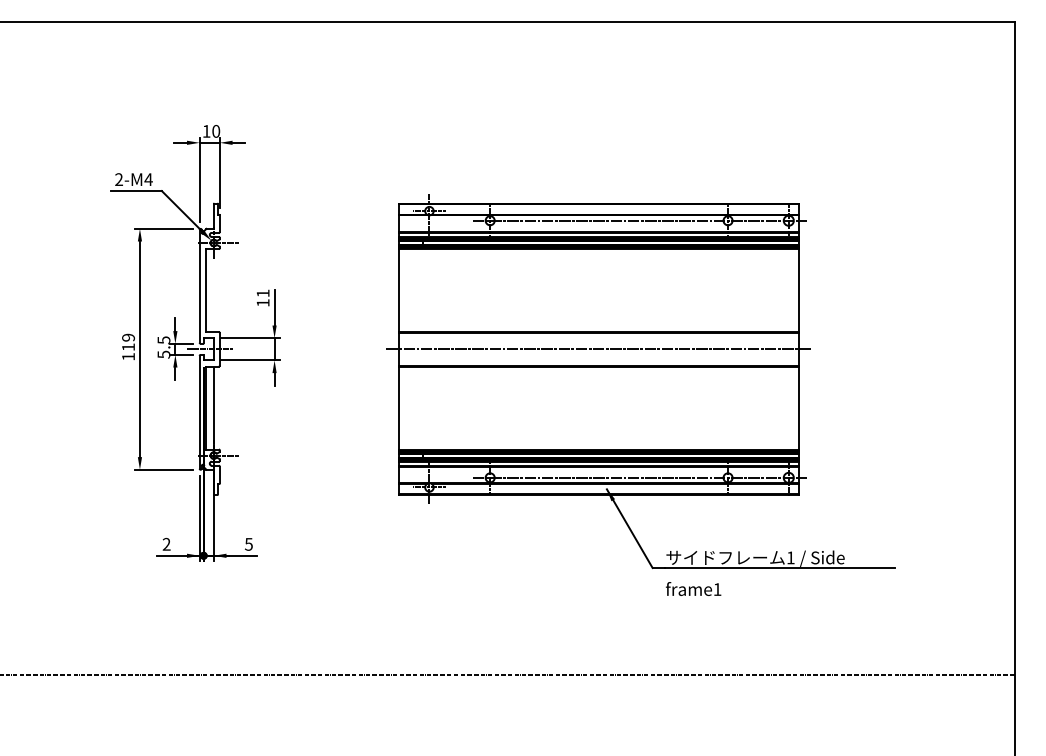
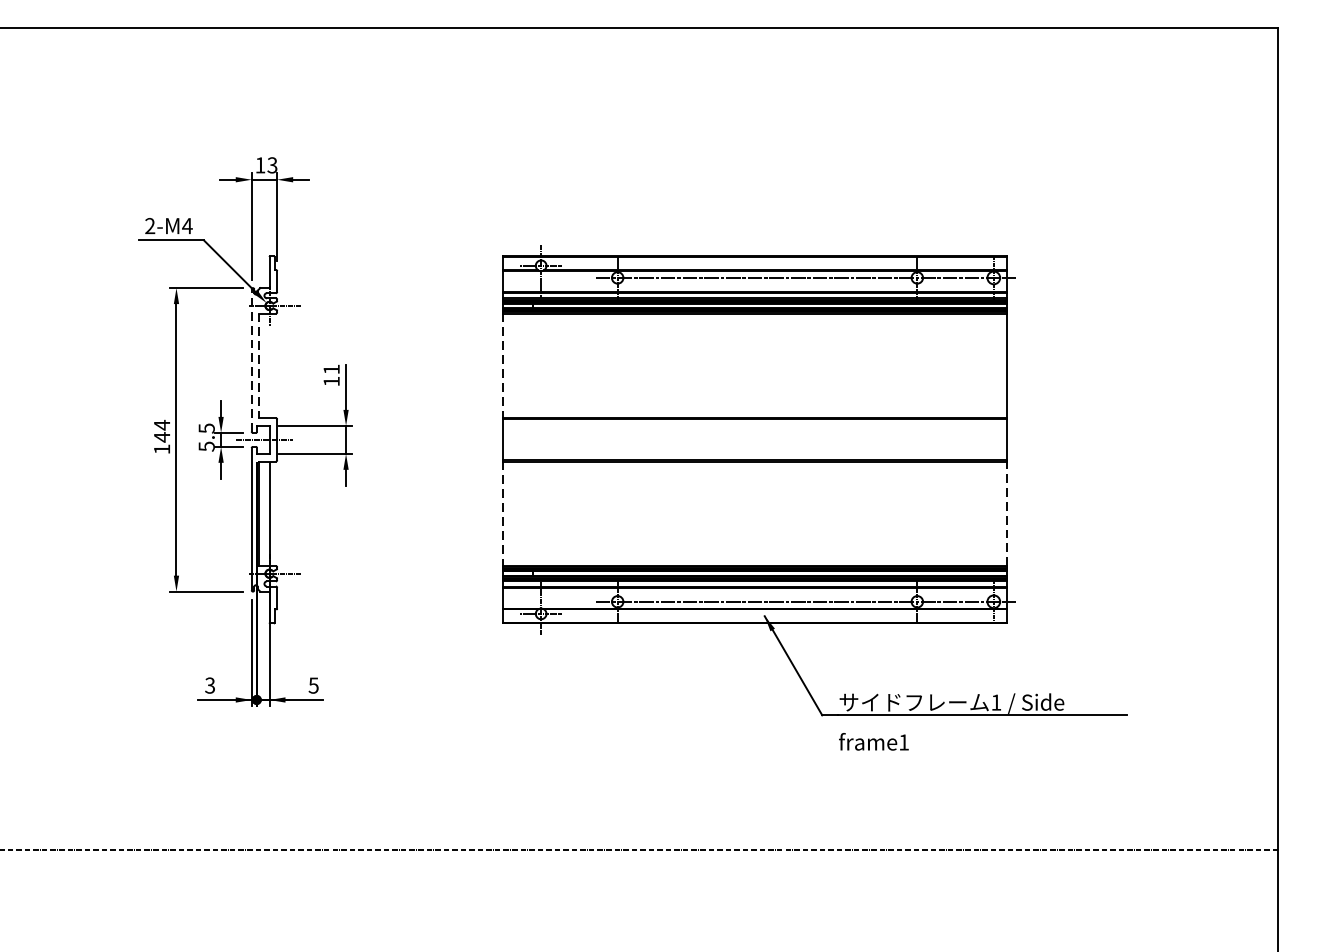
text: (216, 131) -> (272, 165), 10 -> 13
line: (199, 285) -> (251, 359), solid -> dashed
line: (205, 290) -> (259, 365), solid -> dashed
line: (399, 290) -> (503, 365), solid -> dashed
text: (128, 342) -> (162, 431), 119 -> 144
line: (598, 349) -> (754, 440), removed
line: (399, 408) -> (503, 514), solid -> dashed
line: (798, 408) -> (1006, 514), solid -> dashed
text: (166, 544) -> (209, 685), 2 -> 3

